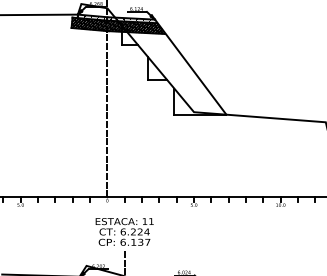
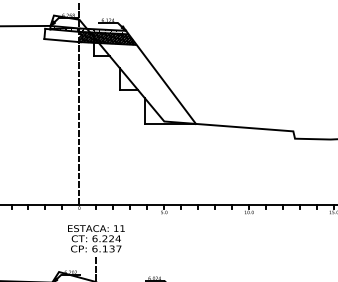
hatch: (89, 24) -> (61, 35), removed

